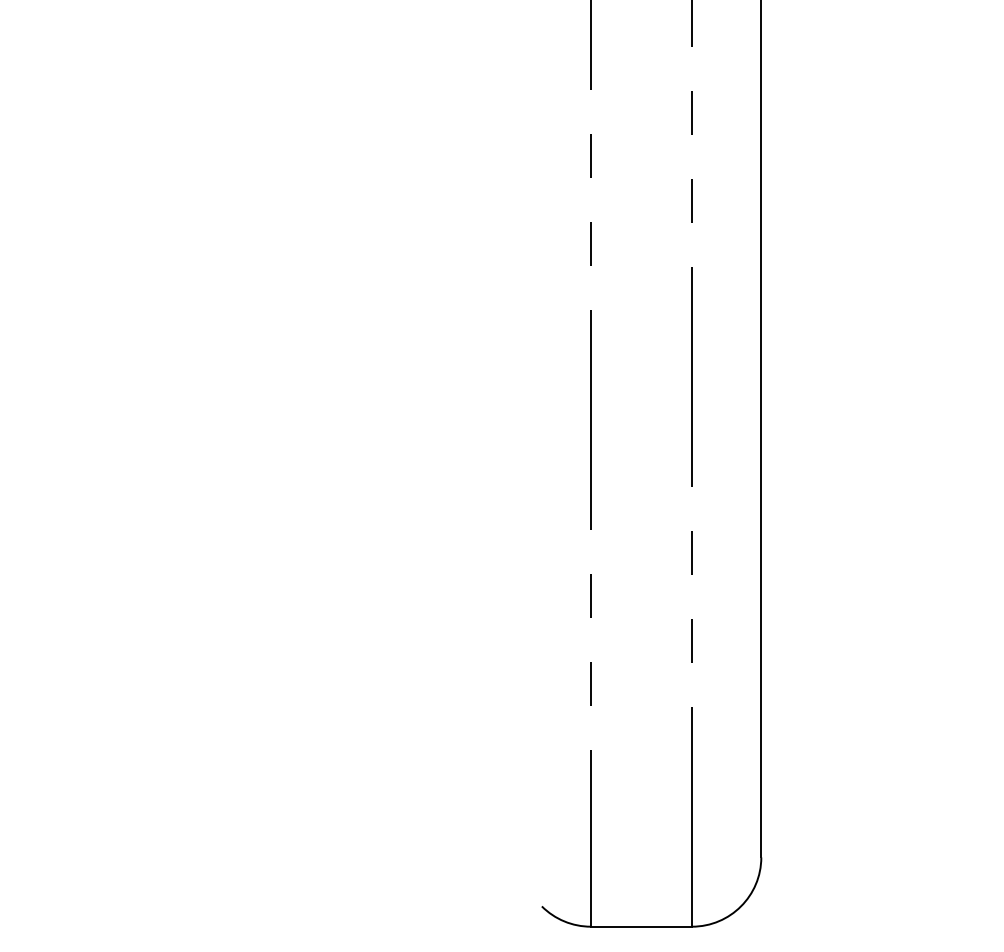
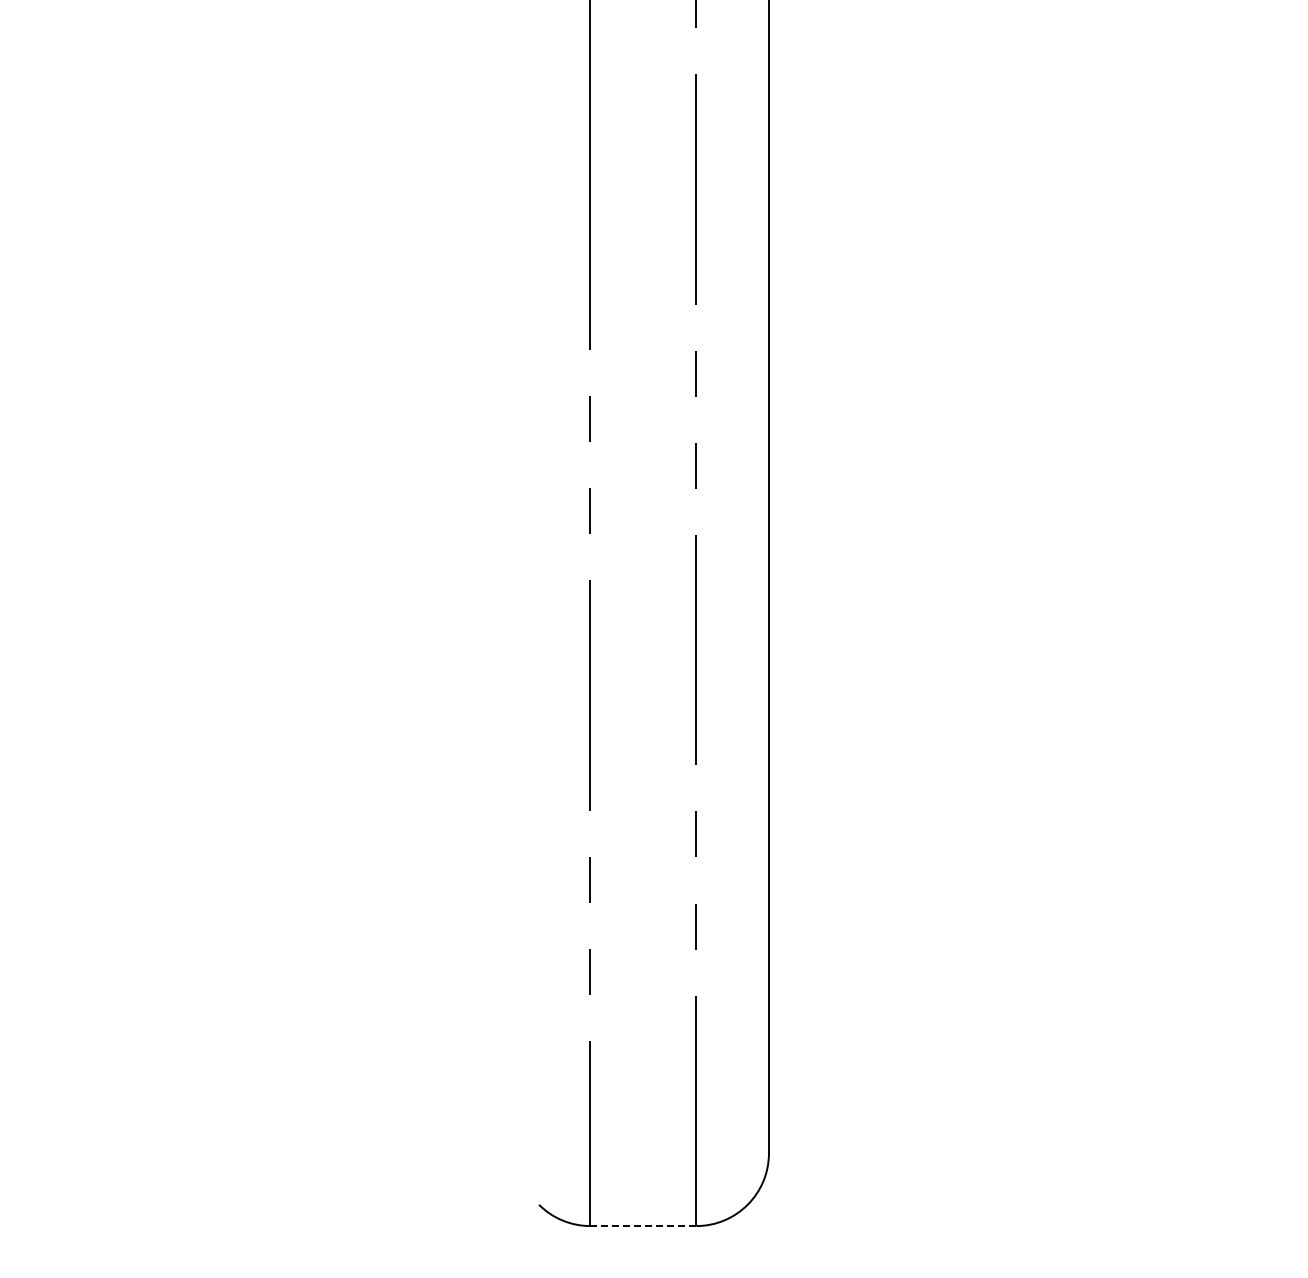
line: (641, 927) -> (643, 1226), solid -> dashed

